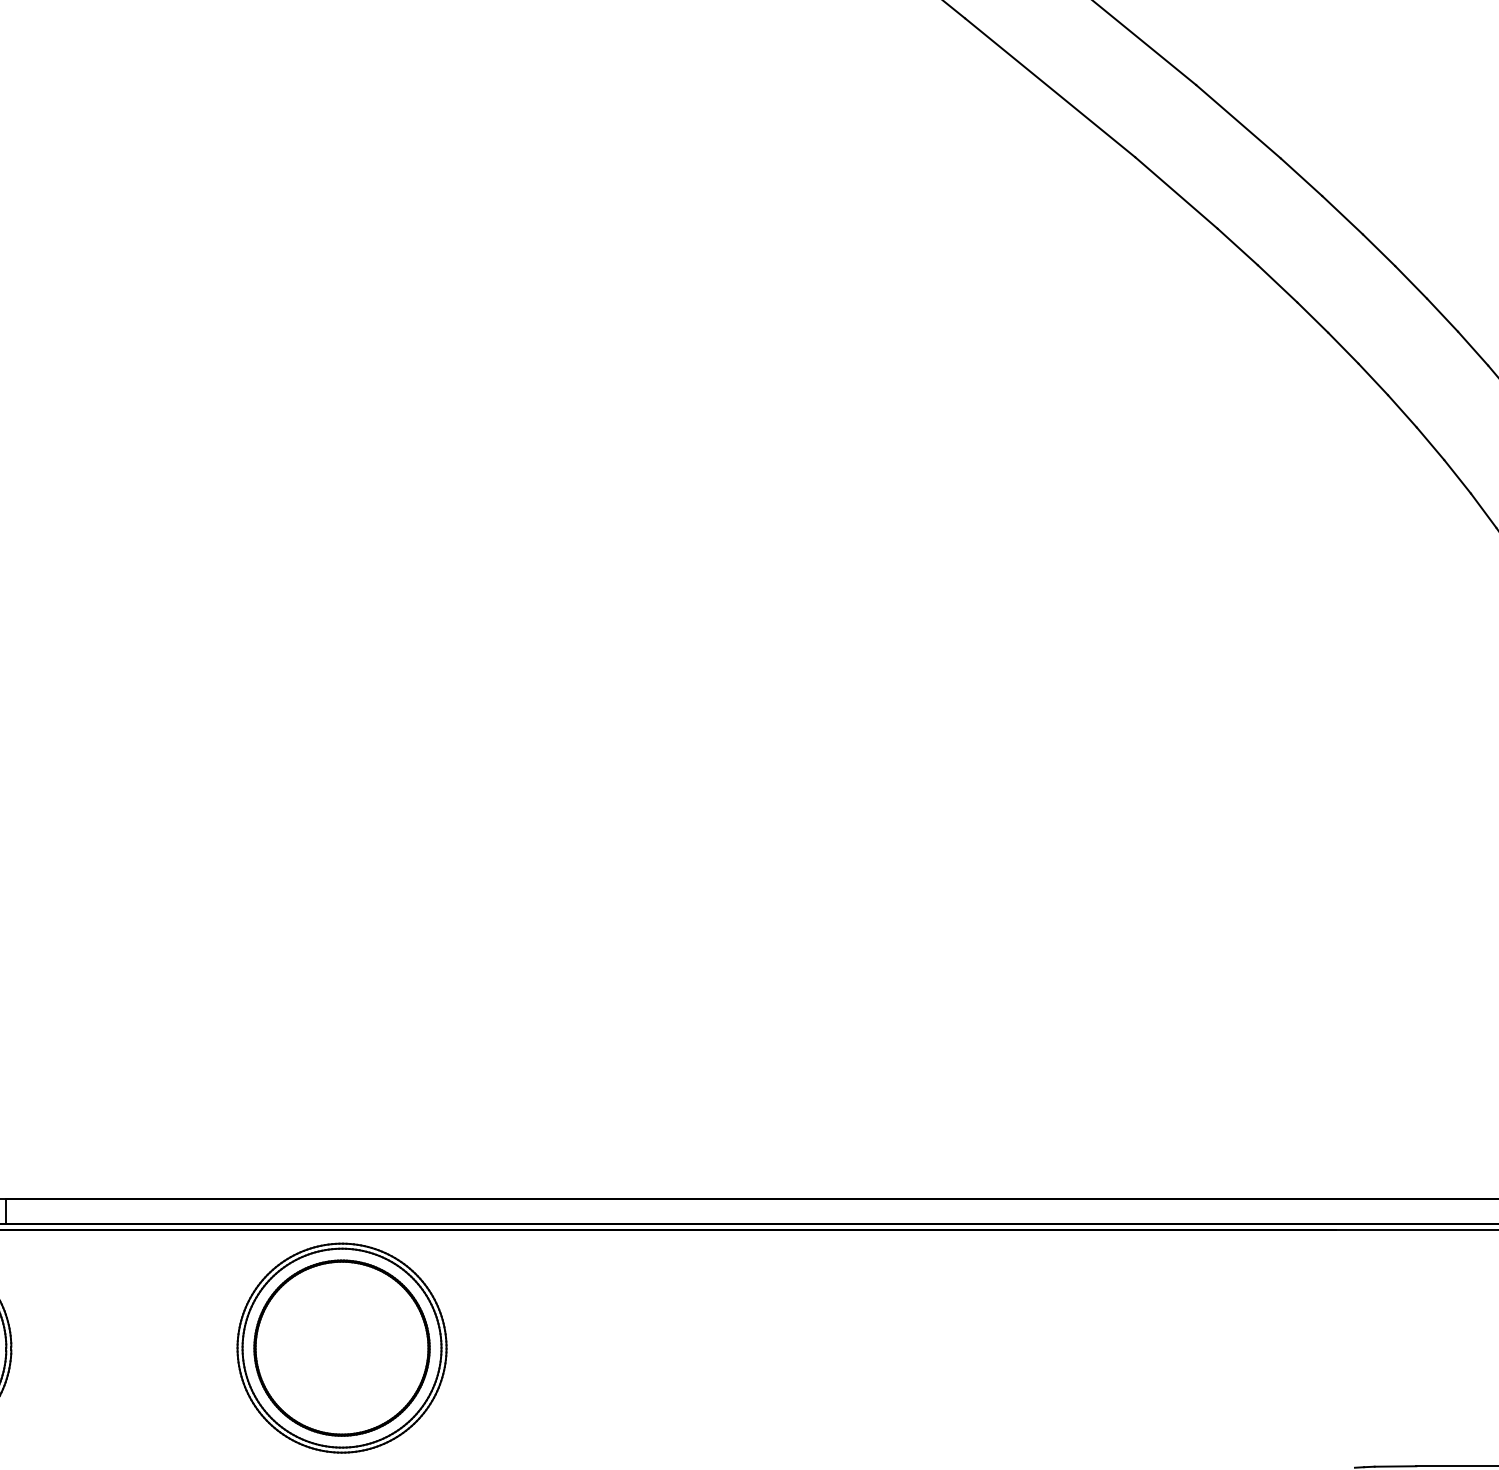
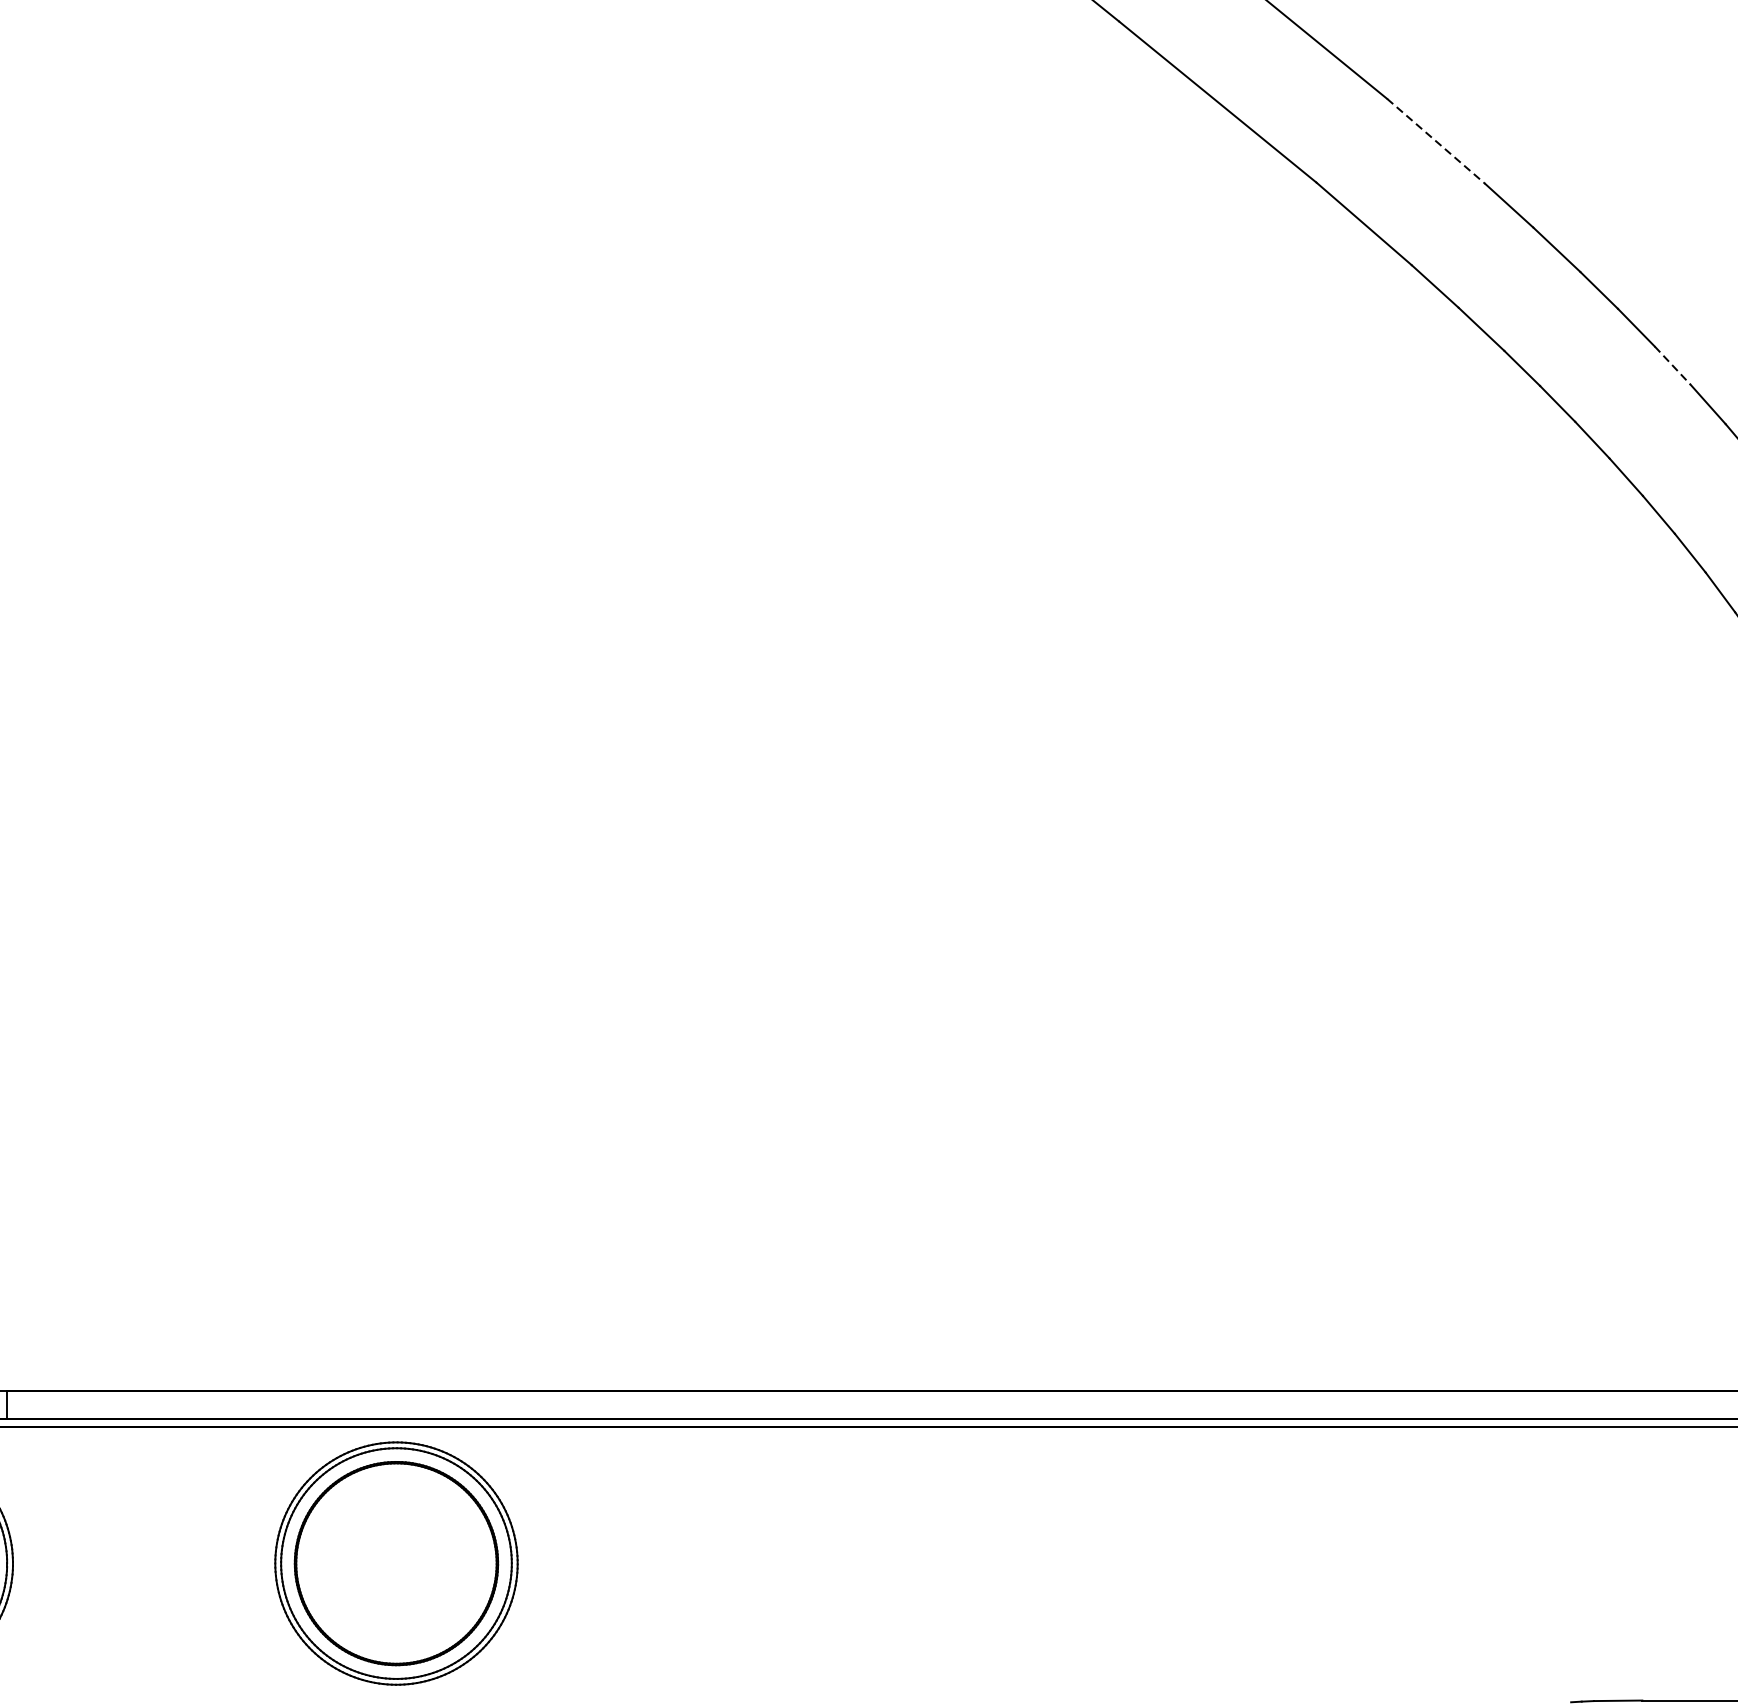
line: (1238, 121) -> (1436, 141), solid -> dashed
line: (1442, 315) -> (1672, 366), solid -> dashed

